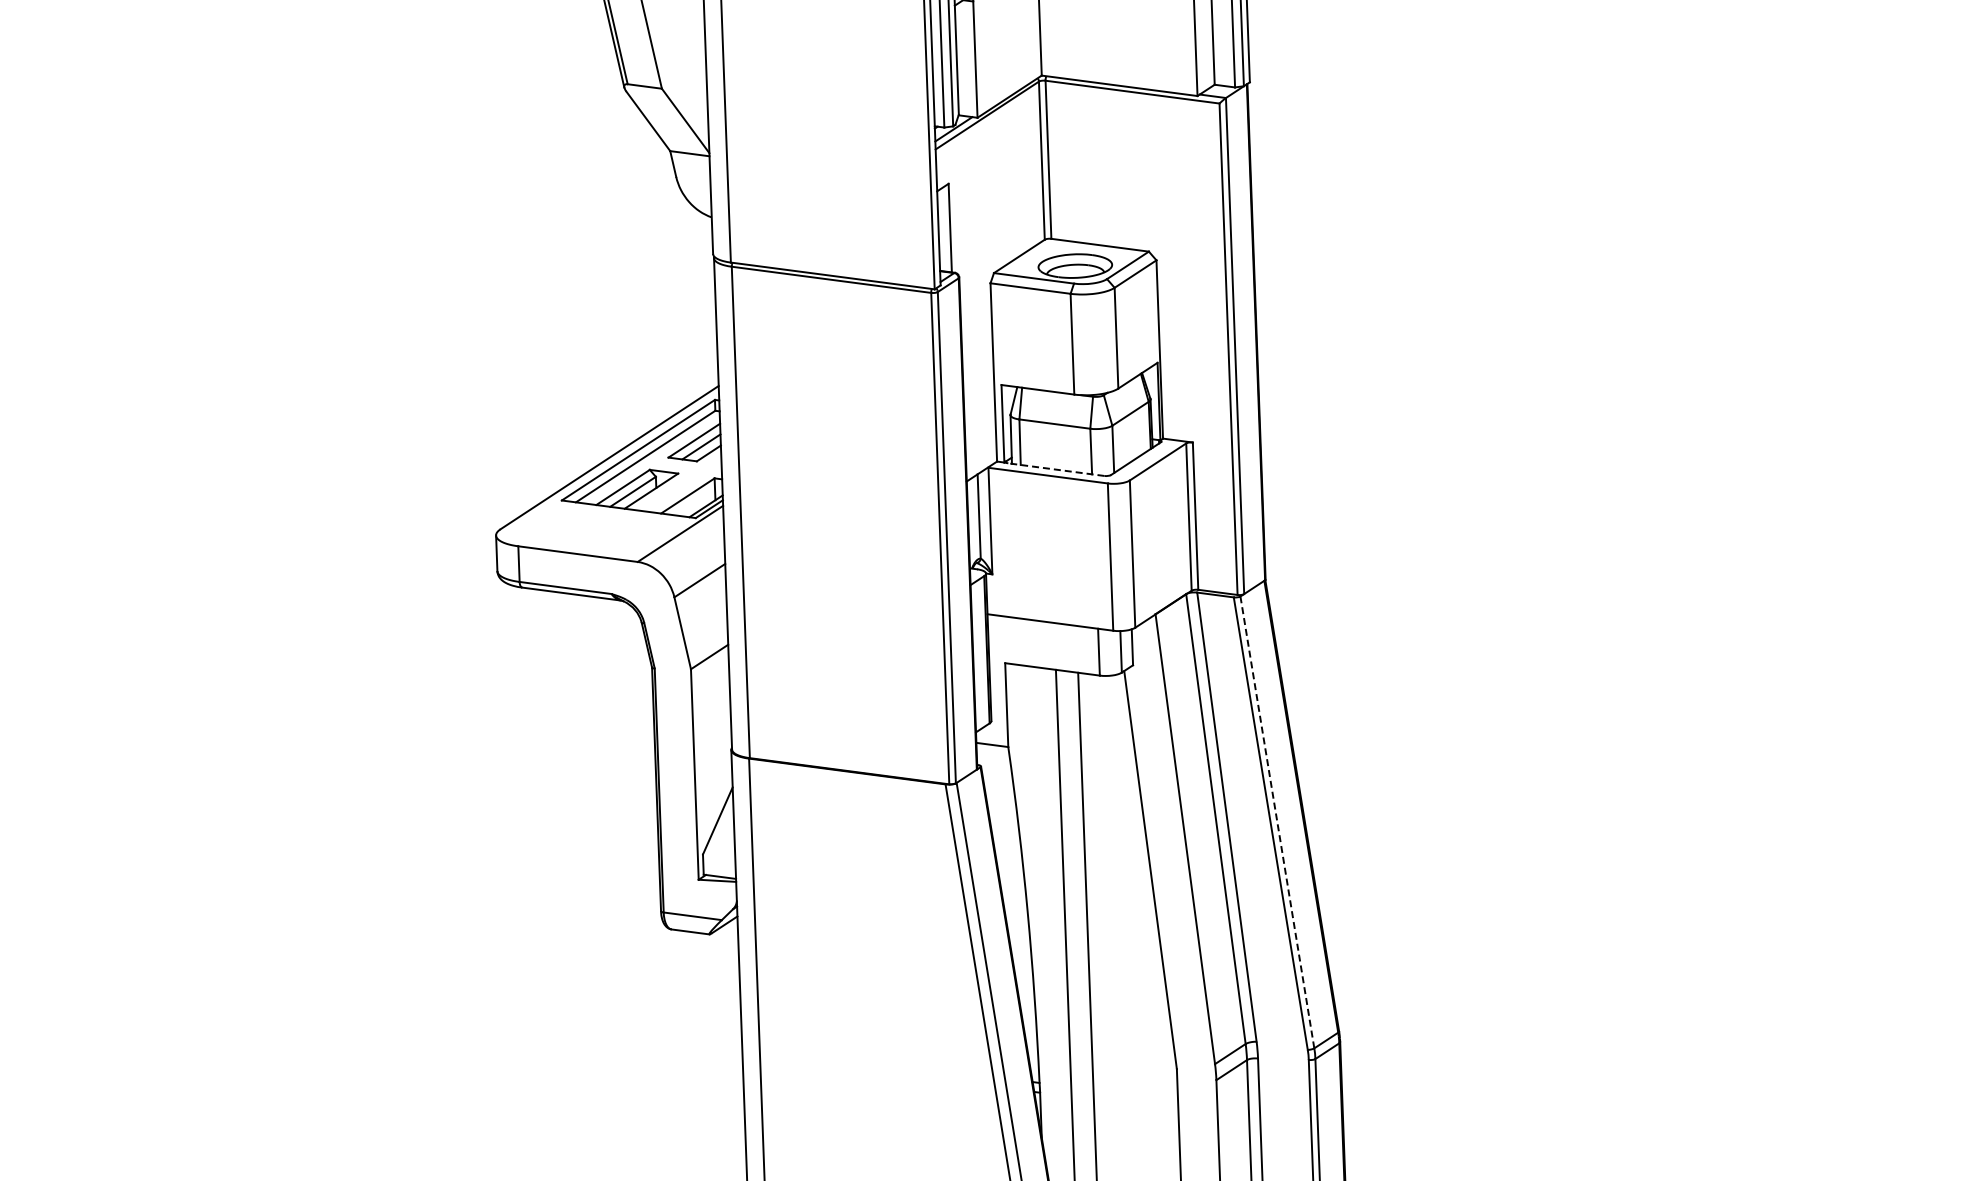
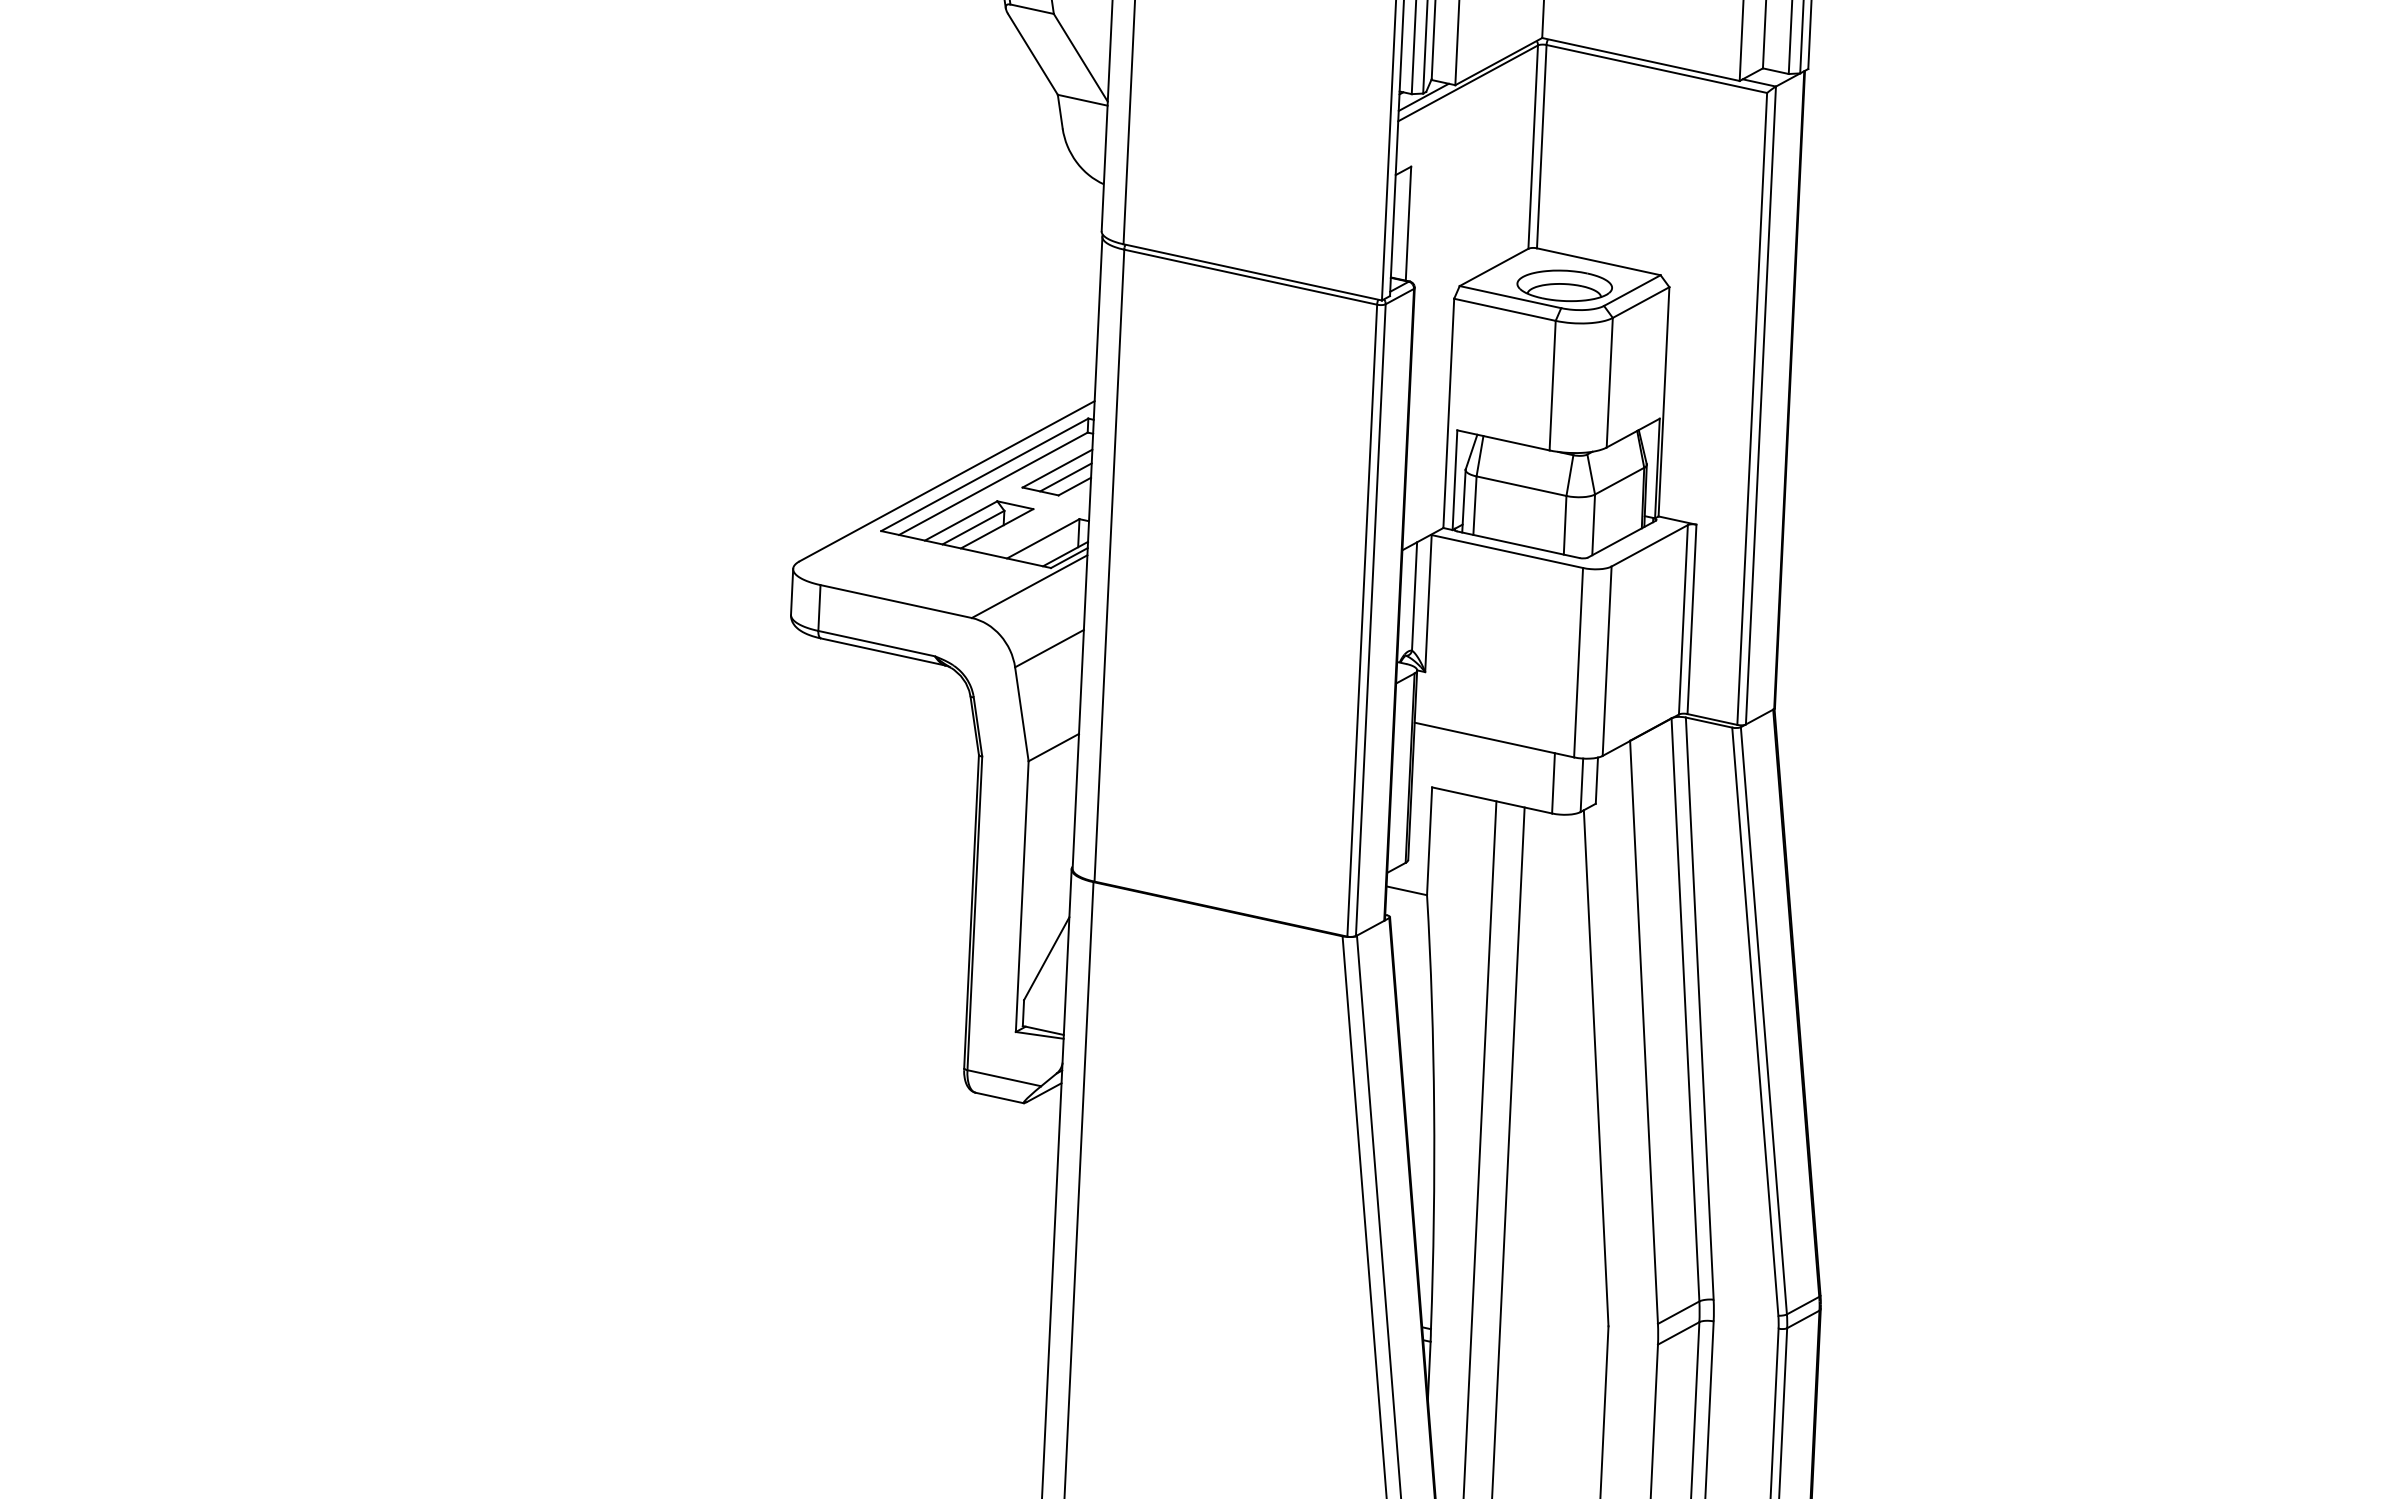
line: (1055, 469) -> (1517, 544), dashed -> solid
line: (1277, 822) -> (1764, 1020), dashed -> solid

